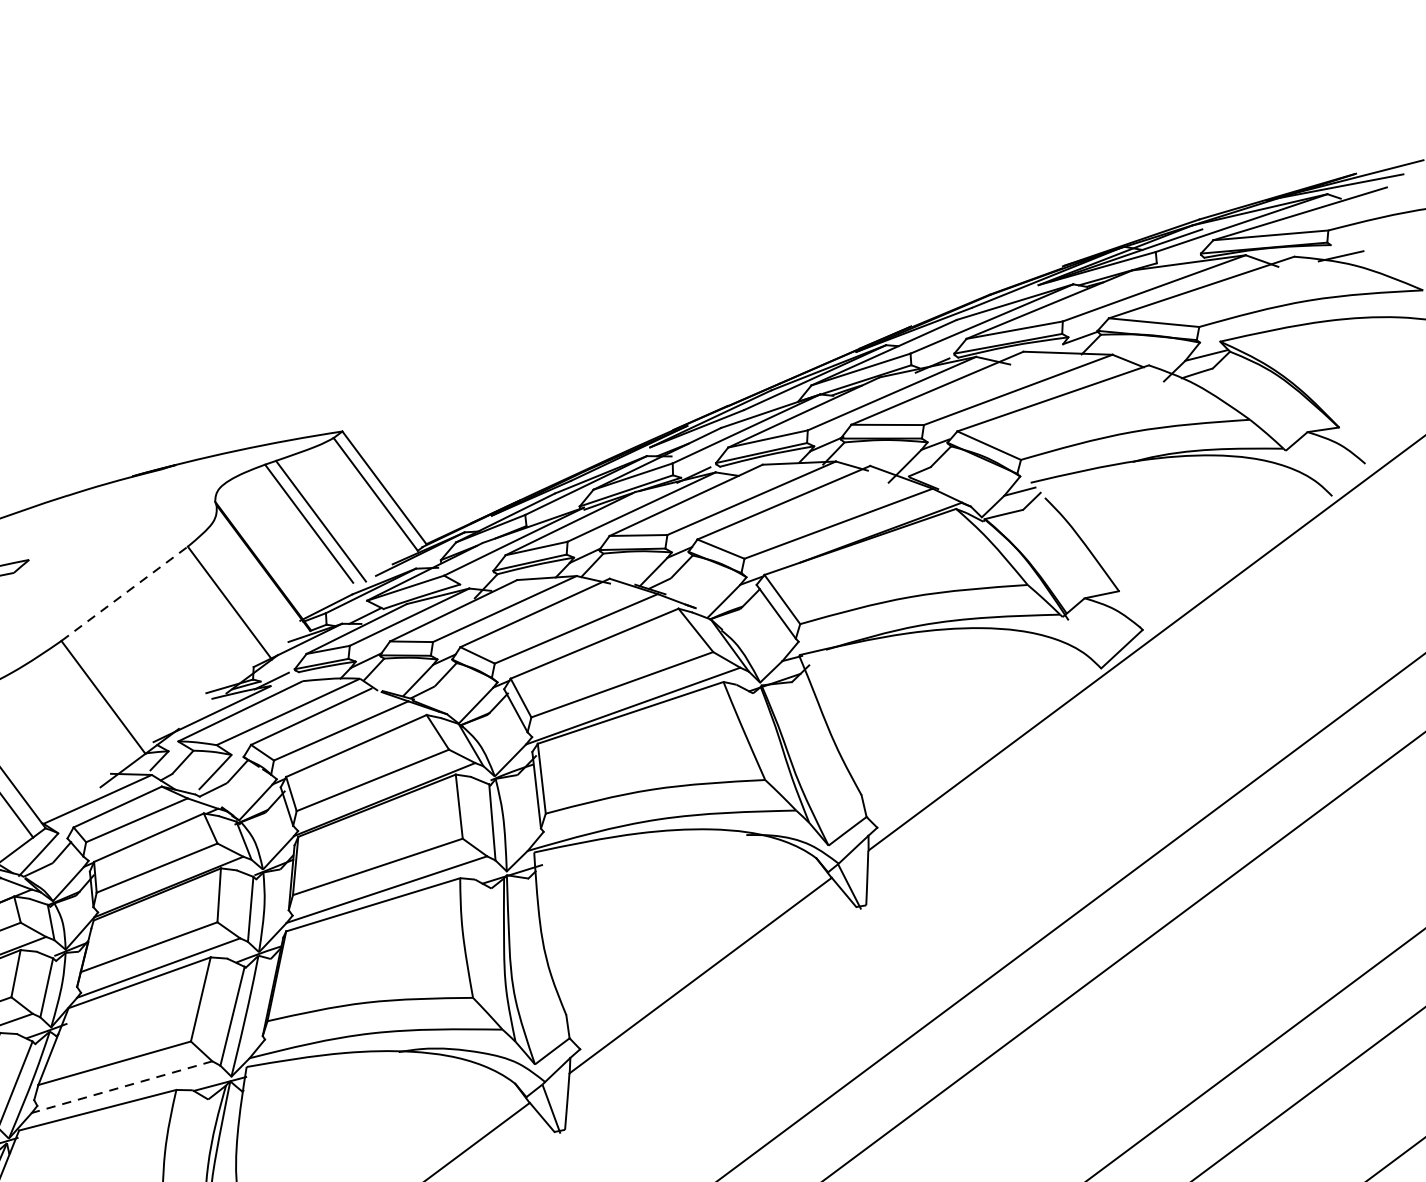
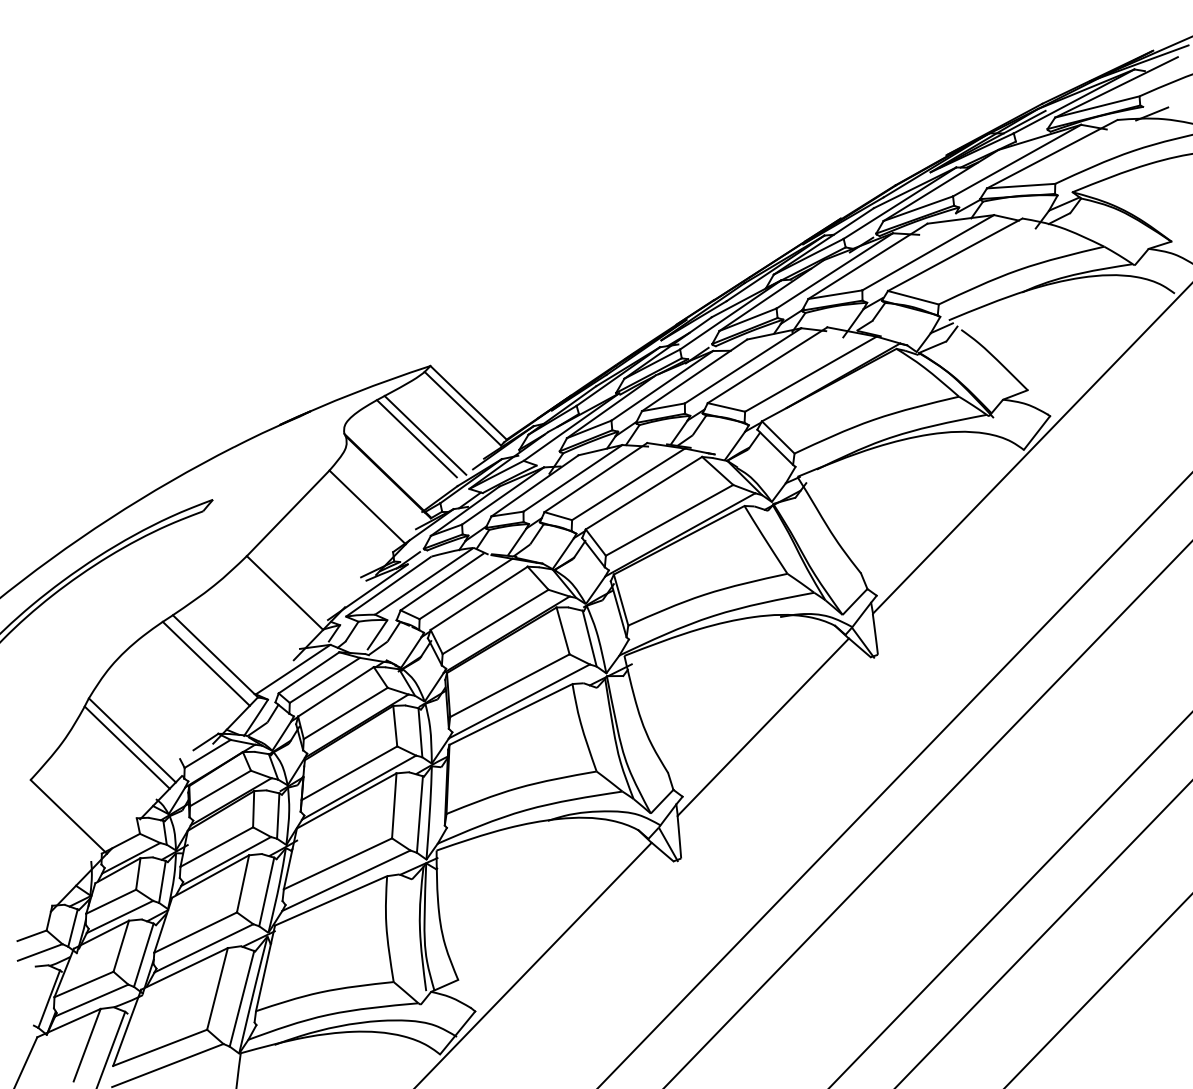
line: (125, 592) -> (288, 512), dashed -> solid
line: (122, 1086) -> (346, 880), dashed -> solid

